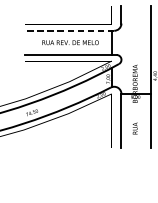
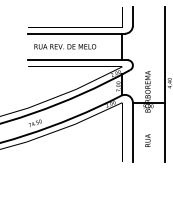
line: (69, 30) -> (76, 33), dashed -> solid
text: (70, 42) -> (65, 46), moved

